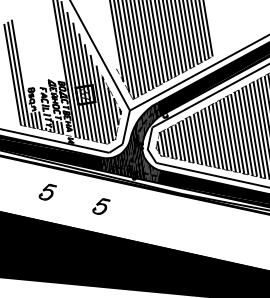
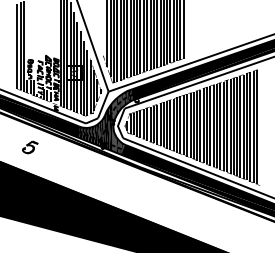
part: (101, 206) -> (72, 166), removed

